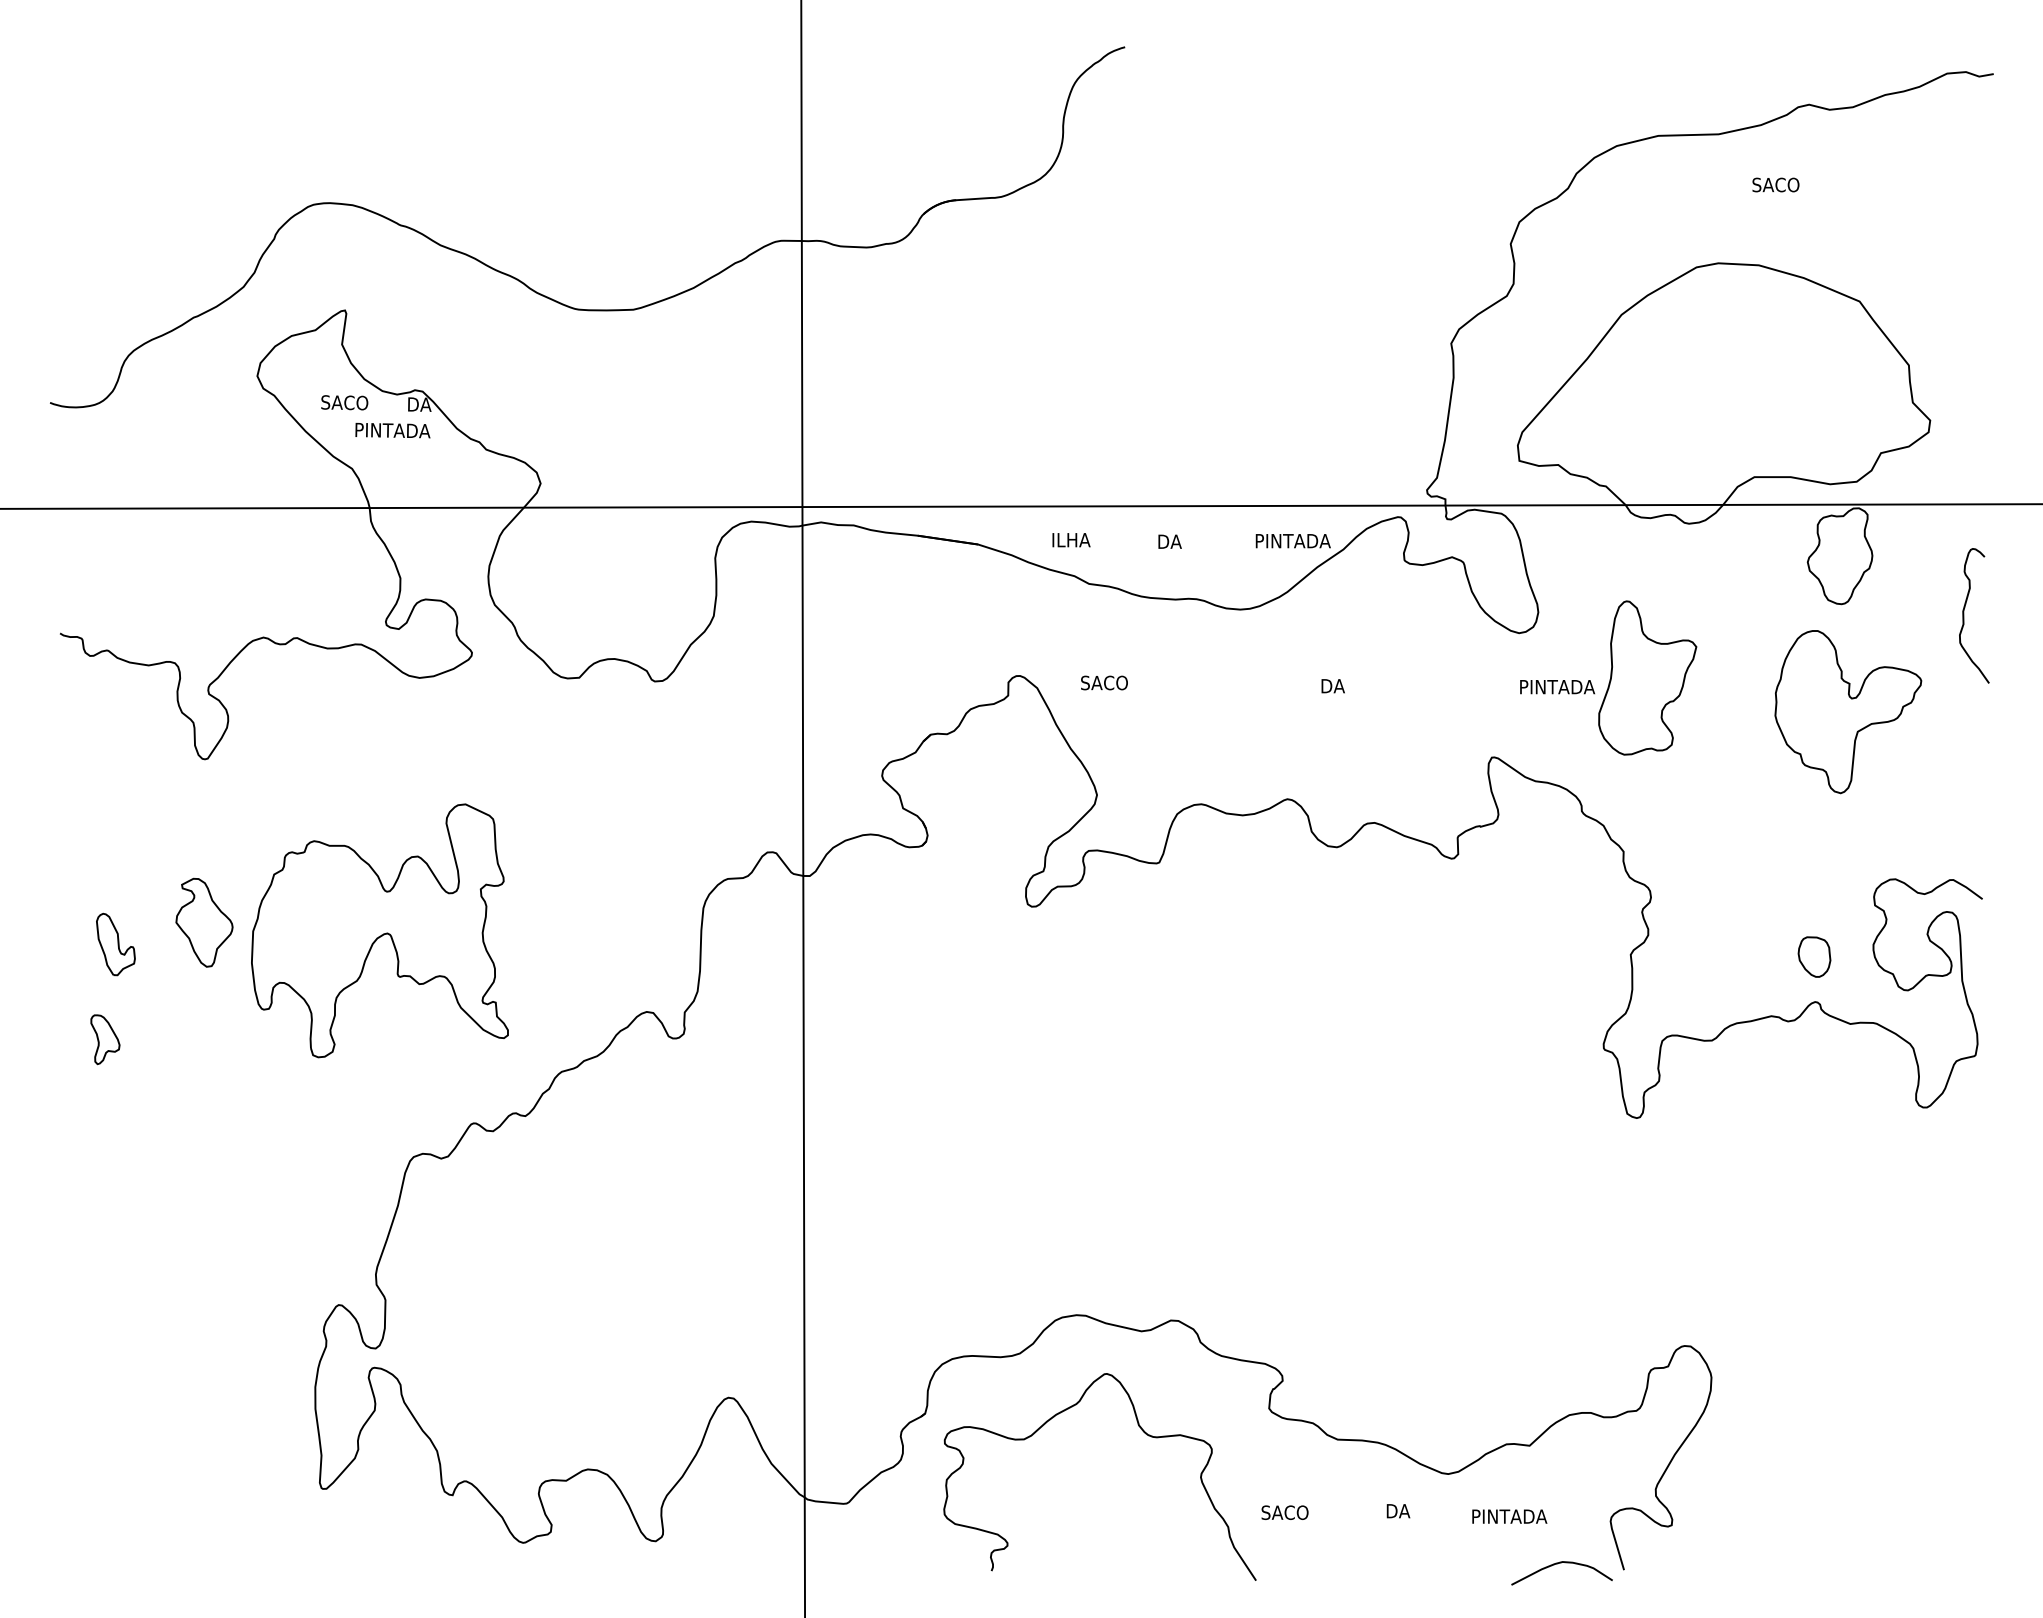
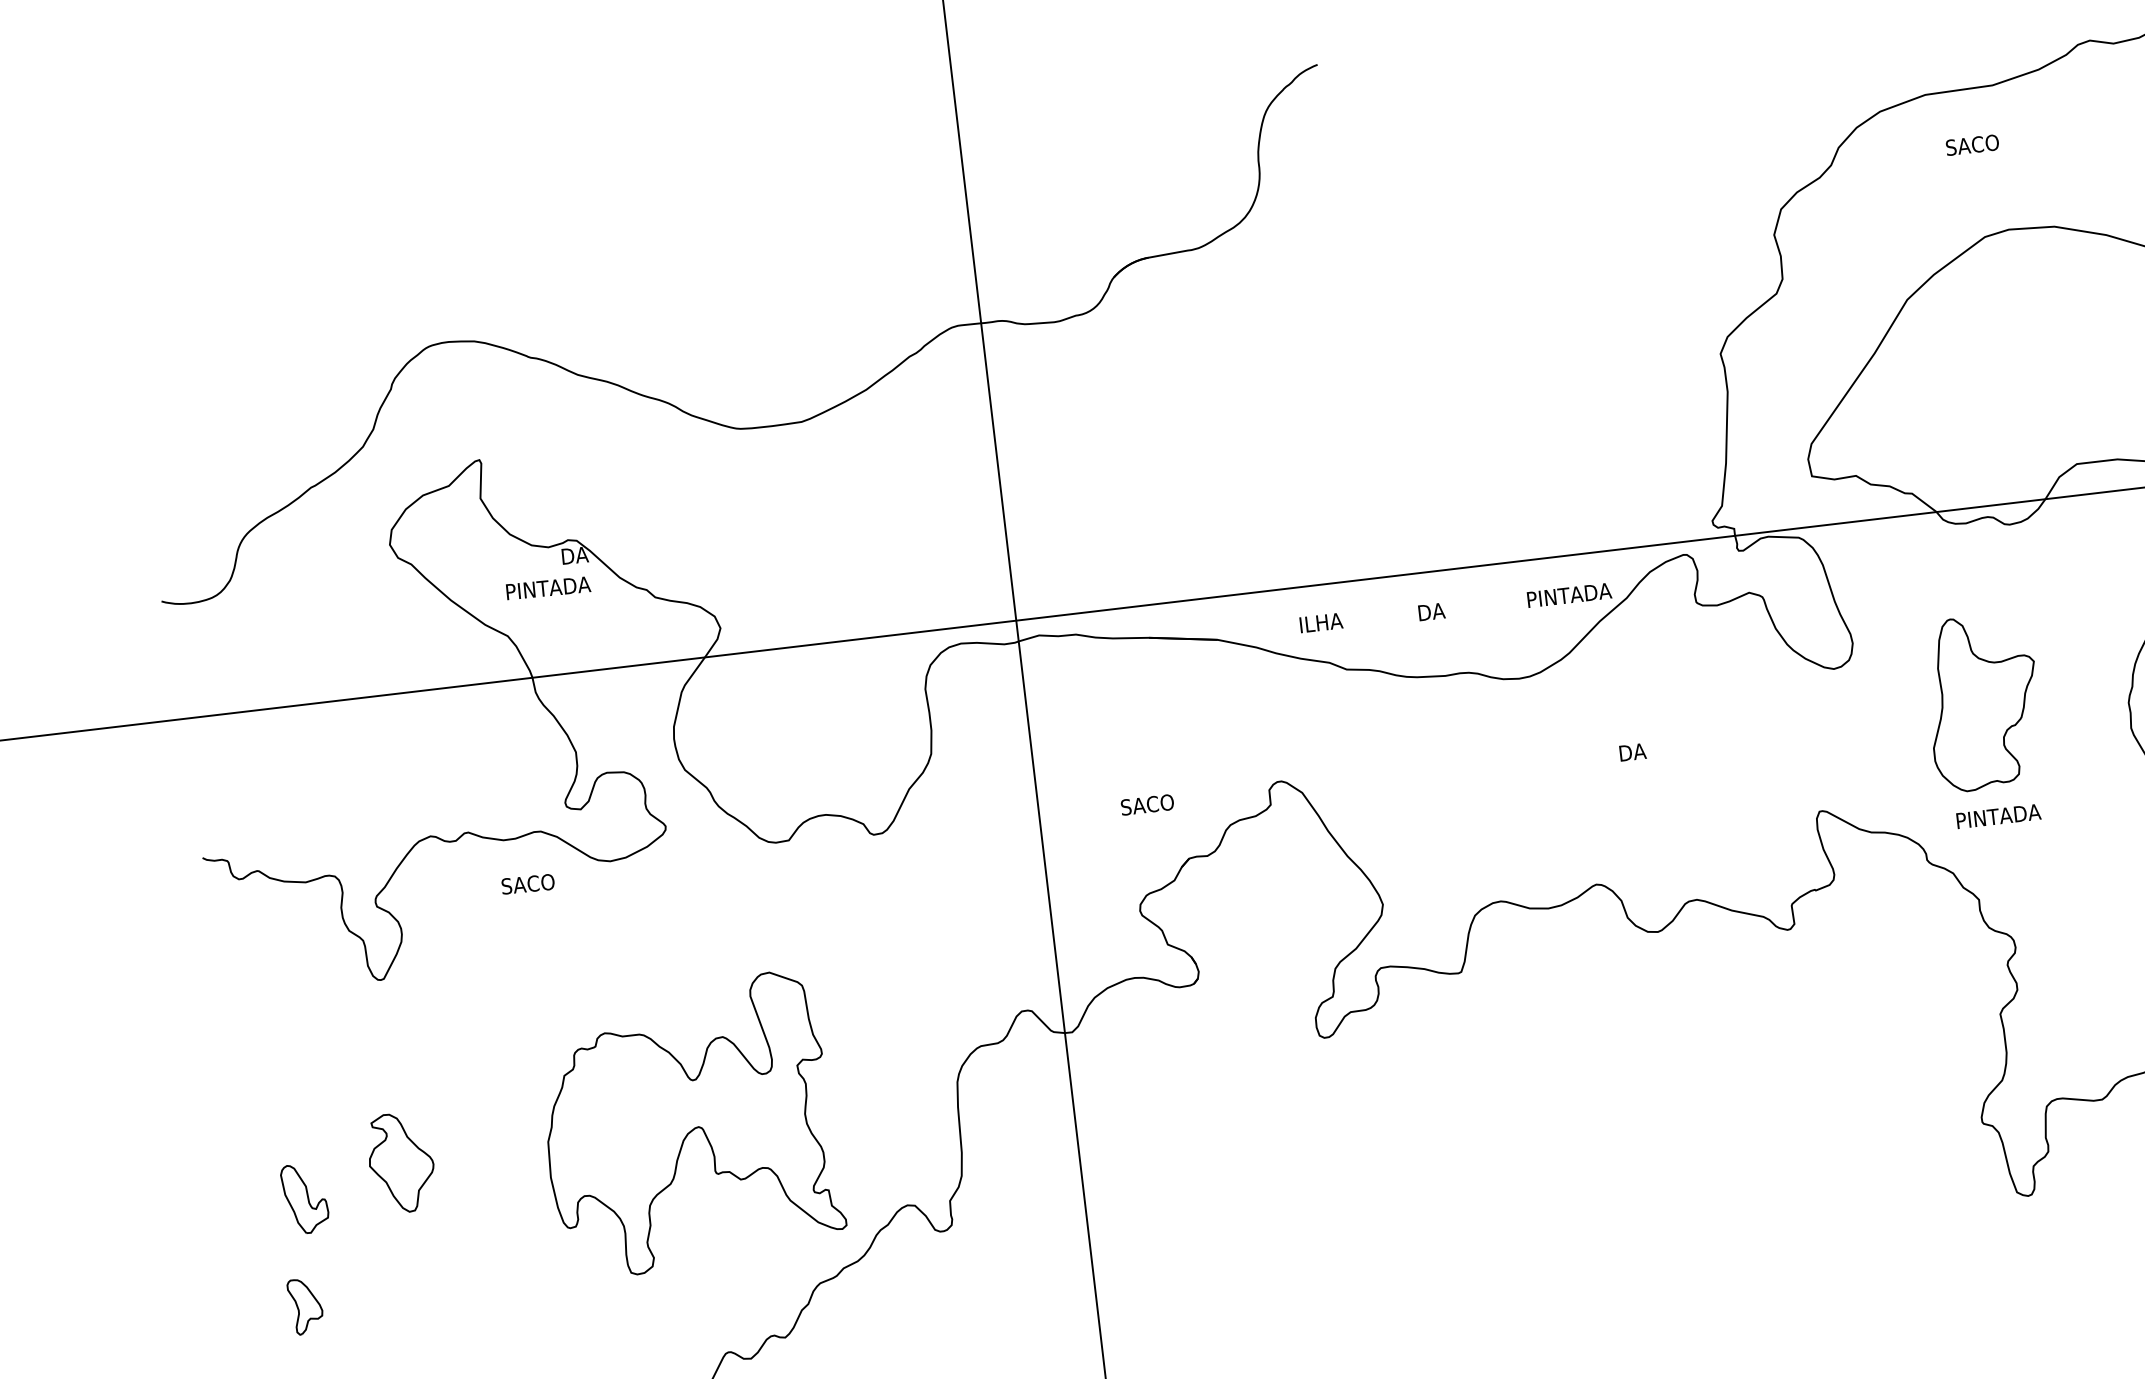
text: (1775, 184) -> (1971, 144), moved
text: (344, 402) -> (527, 883), moved
text: (1104, 682) -> (1147, 804), moved
text: (1557, 687) -> (1998, 816), moved
part: (379, 930) -> (689, 1124), moved

